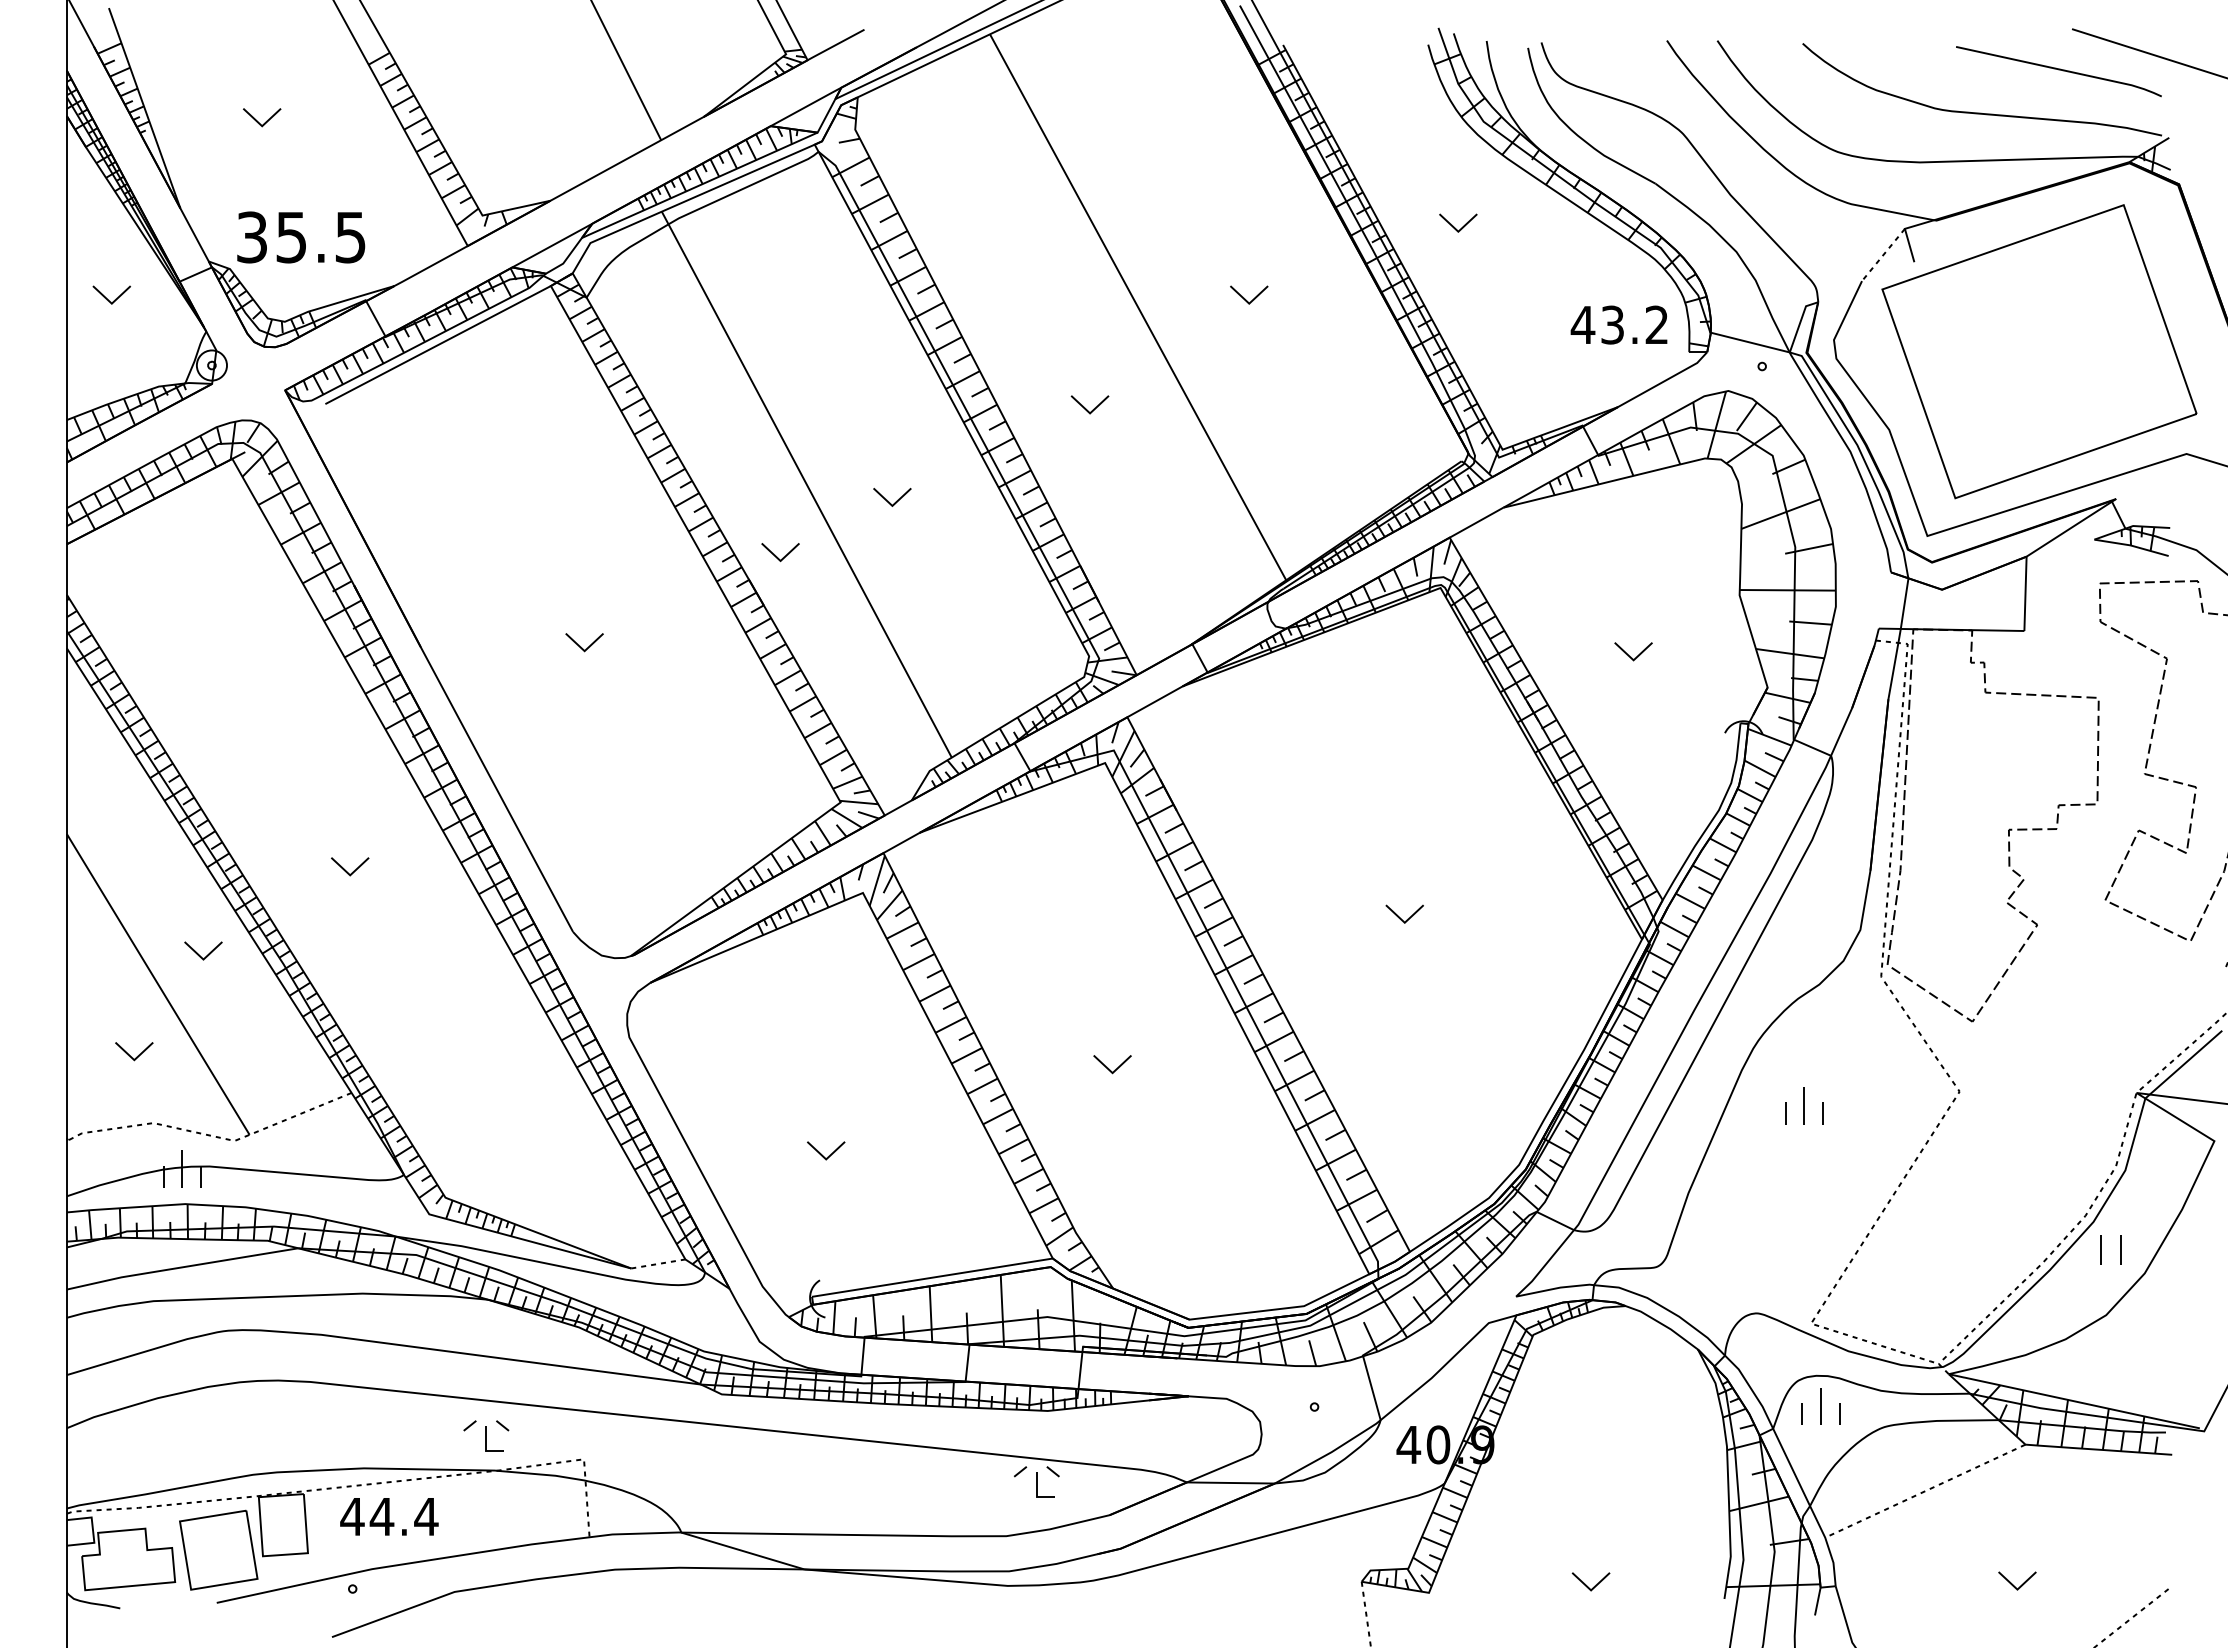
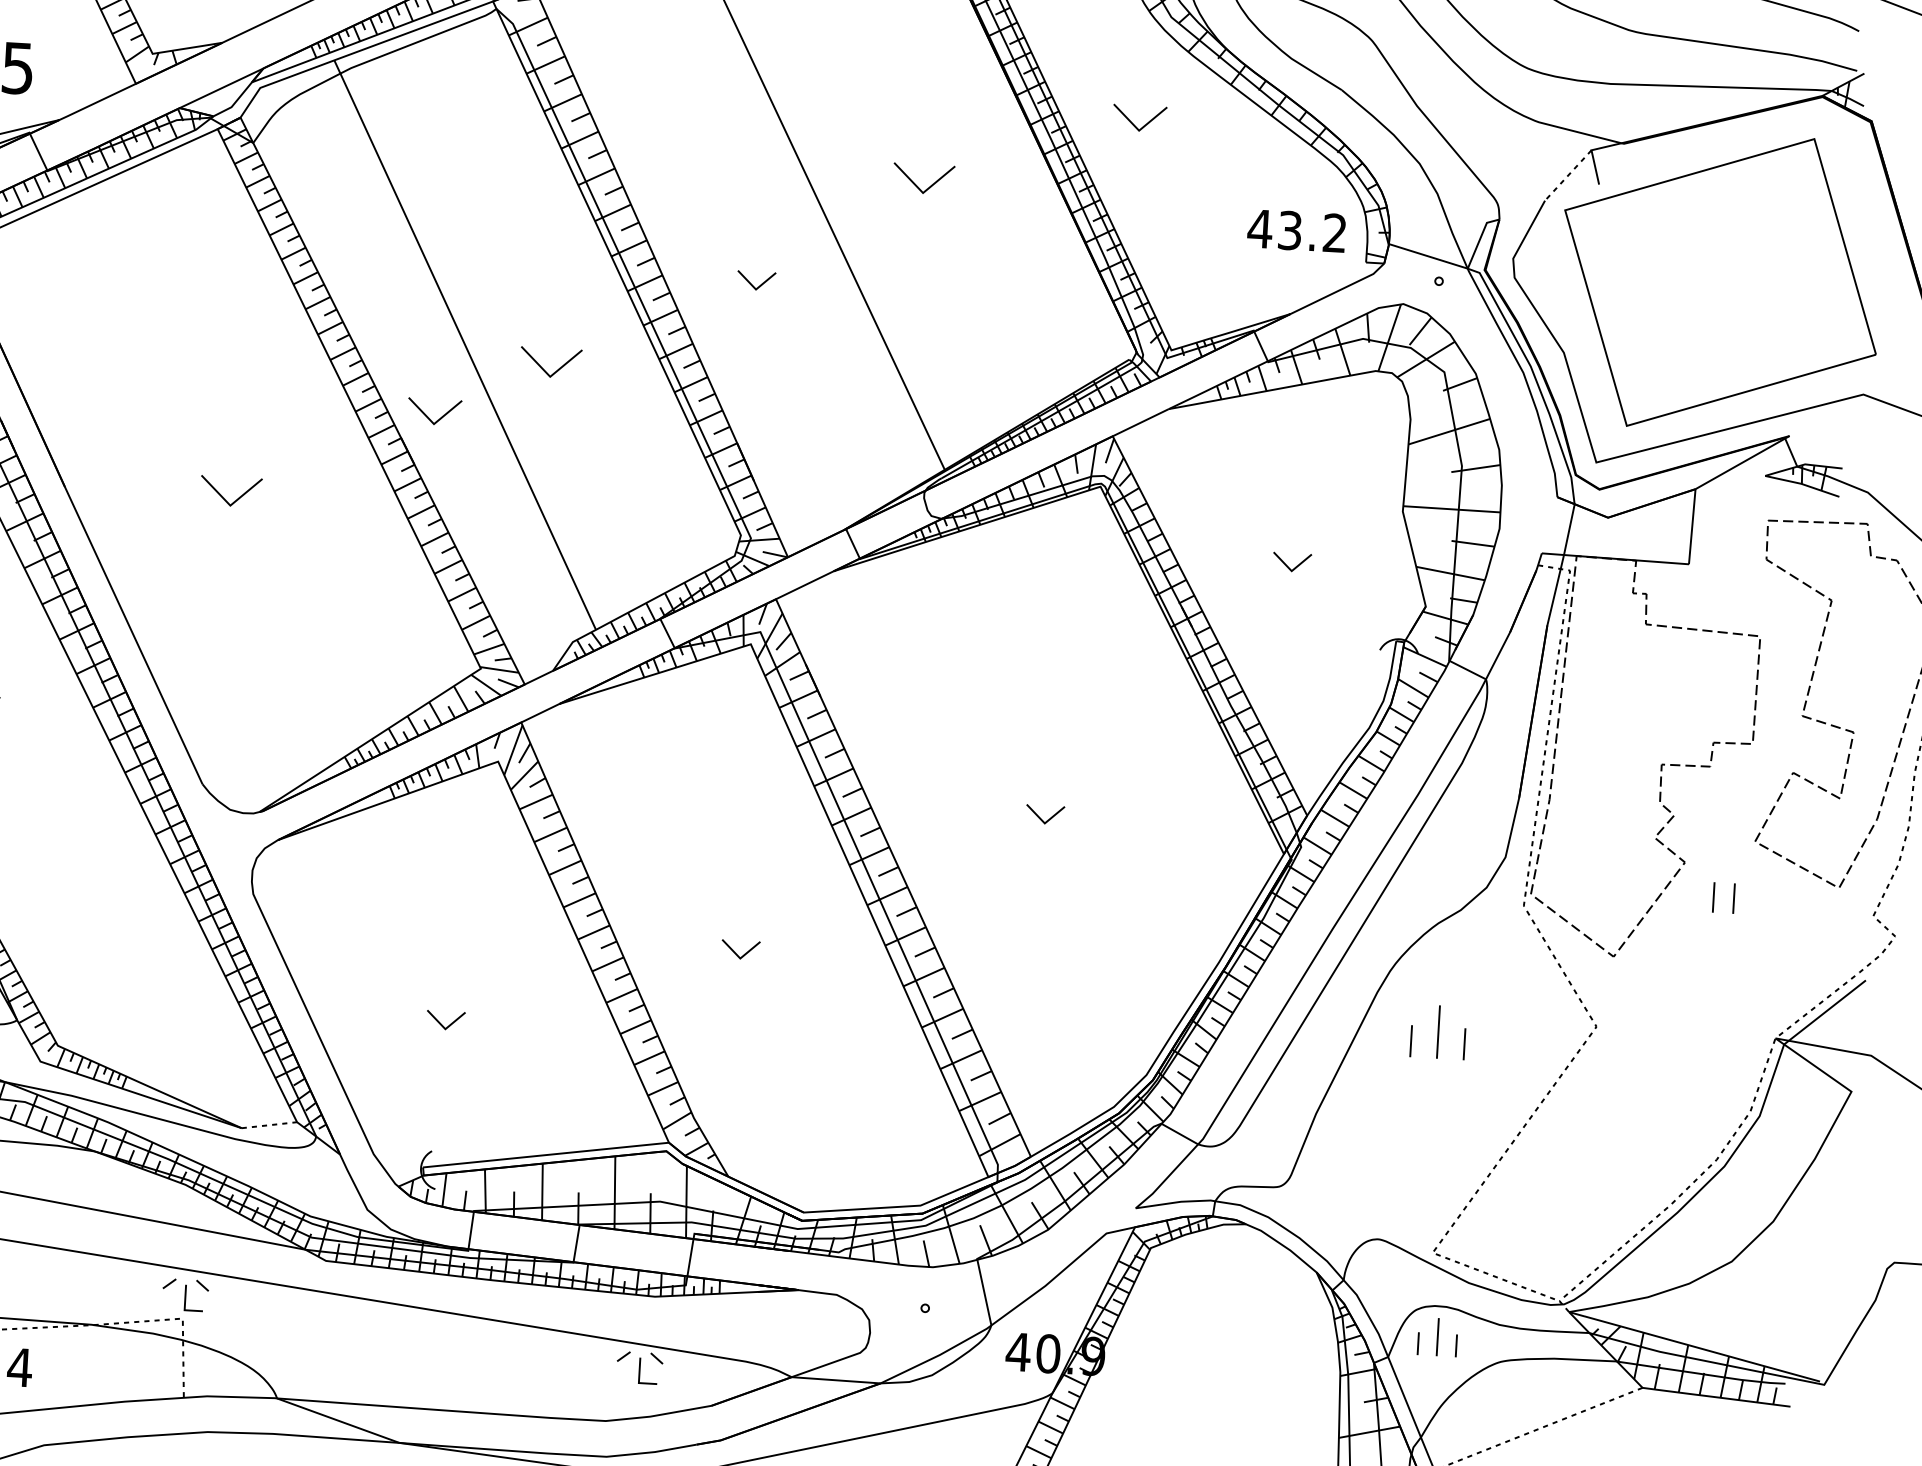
part: (1458, 222) -> (1140, 117), size x1.4
part: (1249, 294) -> (924, 178), size x1.6
part: (892, 497) -> (551, 363), size x1.6
part: (780, 552) -> (434, 412), size x1.4
part: (584, 642) -> (230, 491), size x1.6
part: (1804, 1105) -> (1438, 1031), size x1.4
part: (2101, 1249) -> (1714, 897), moved
part: (486, 1435) -> (185, 1294), moved

